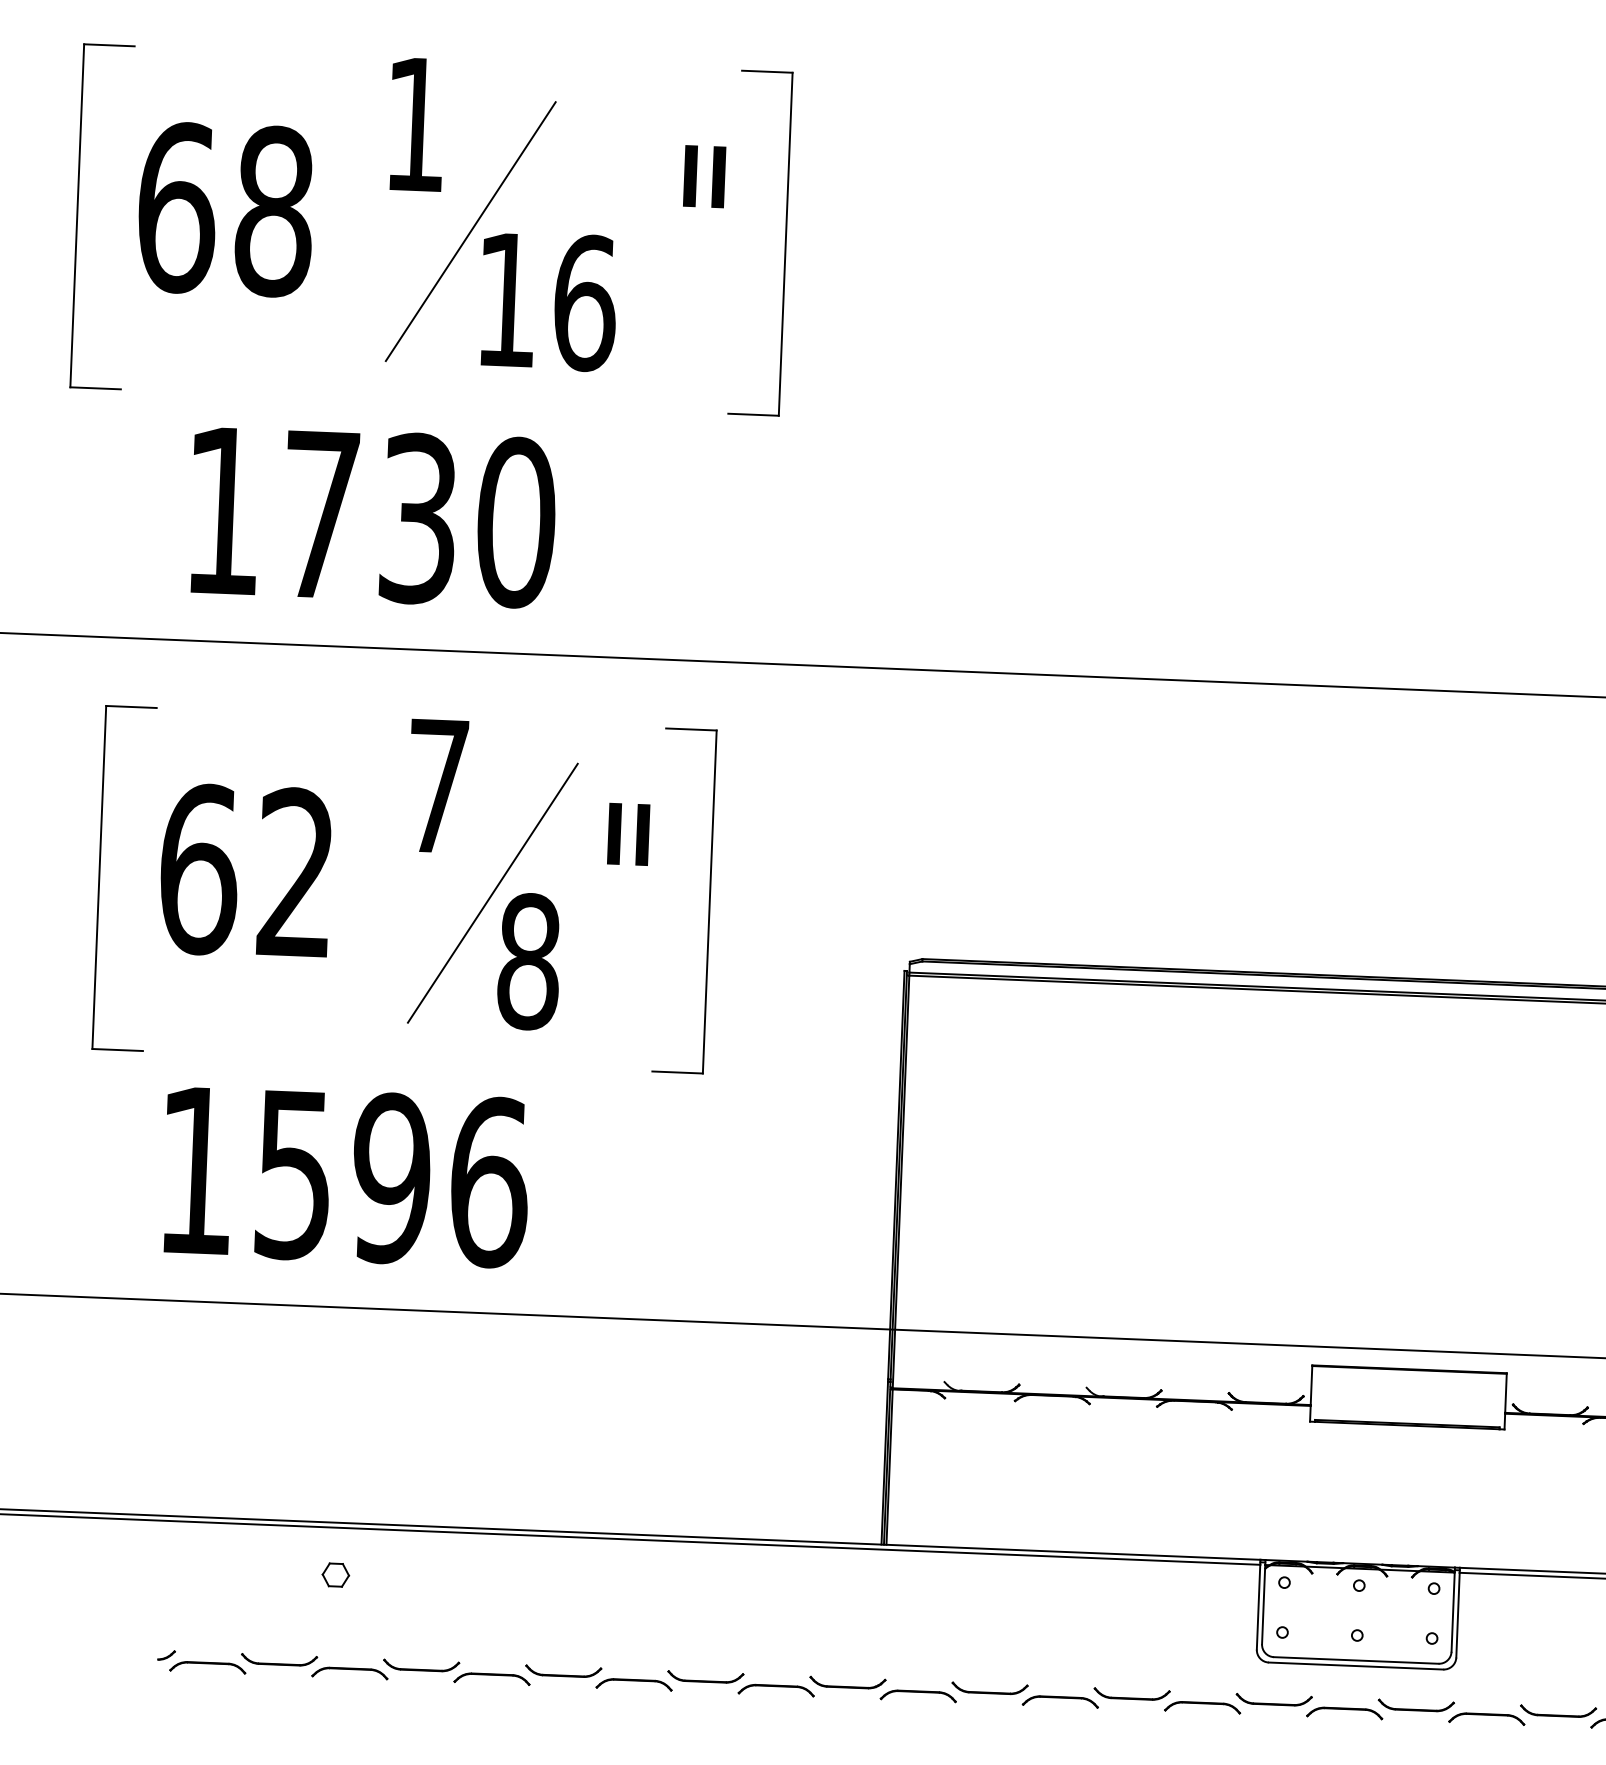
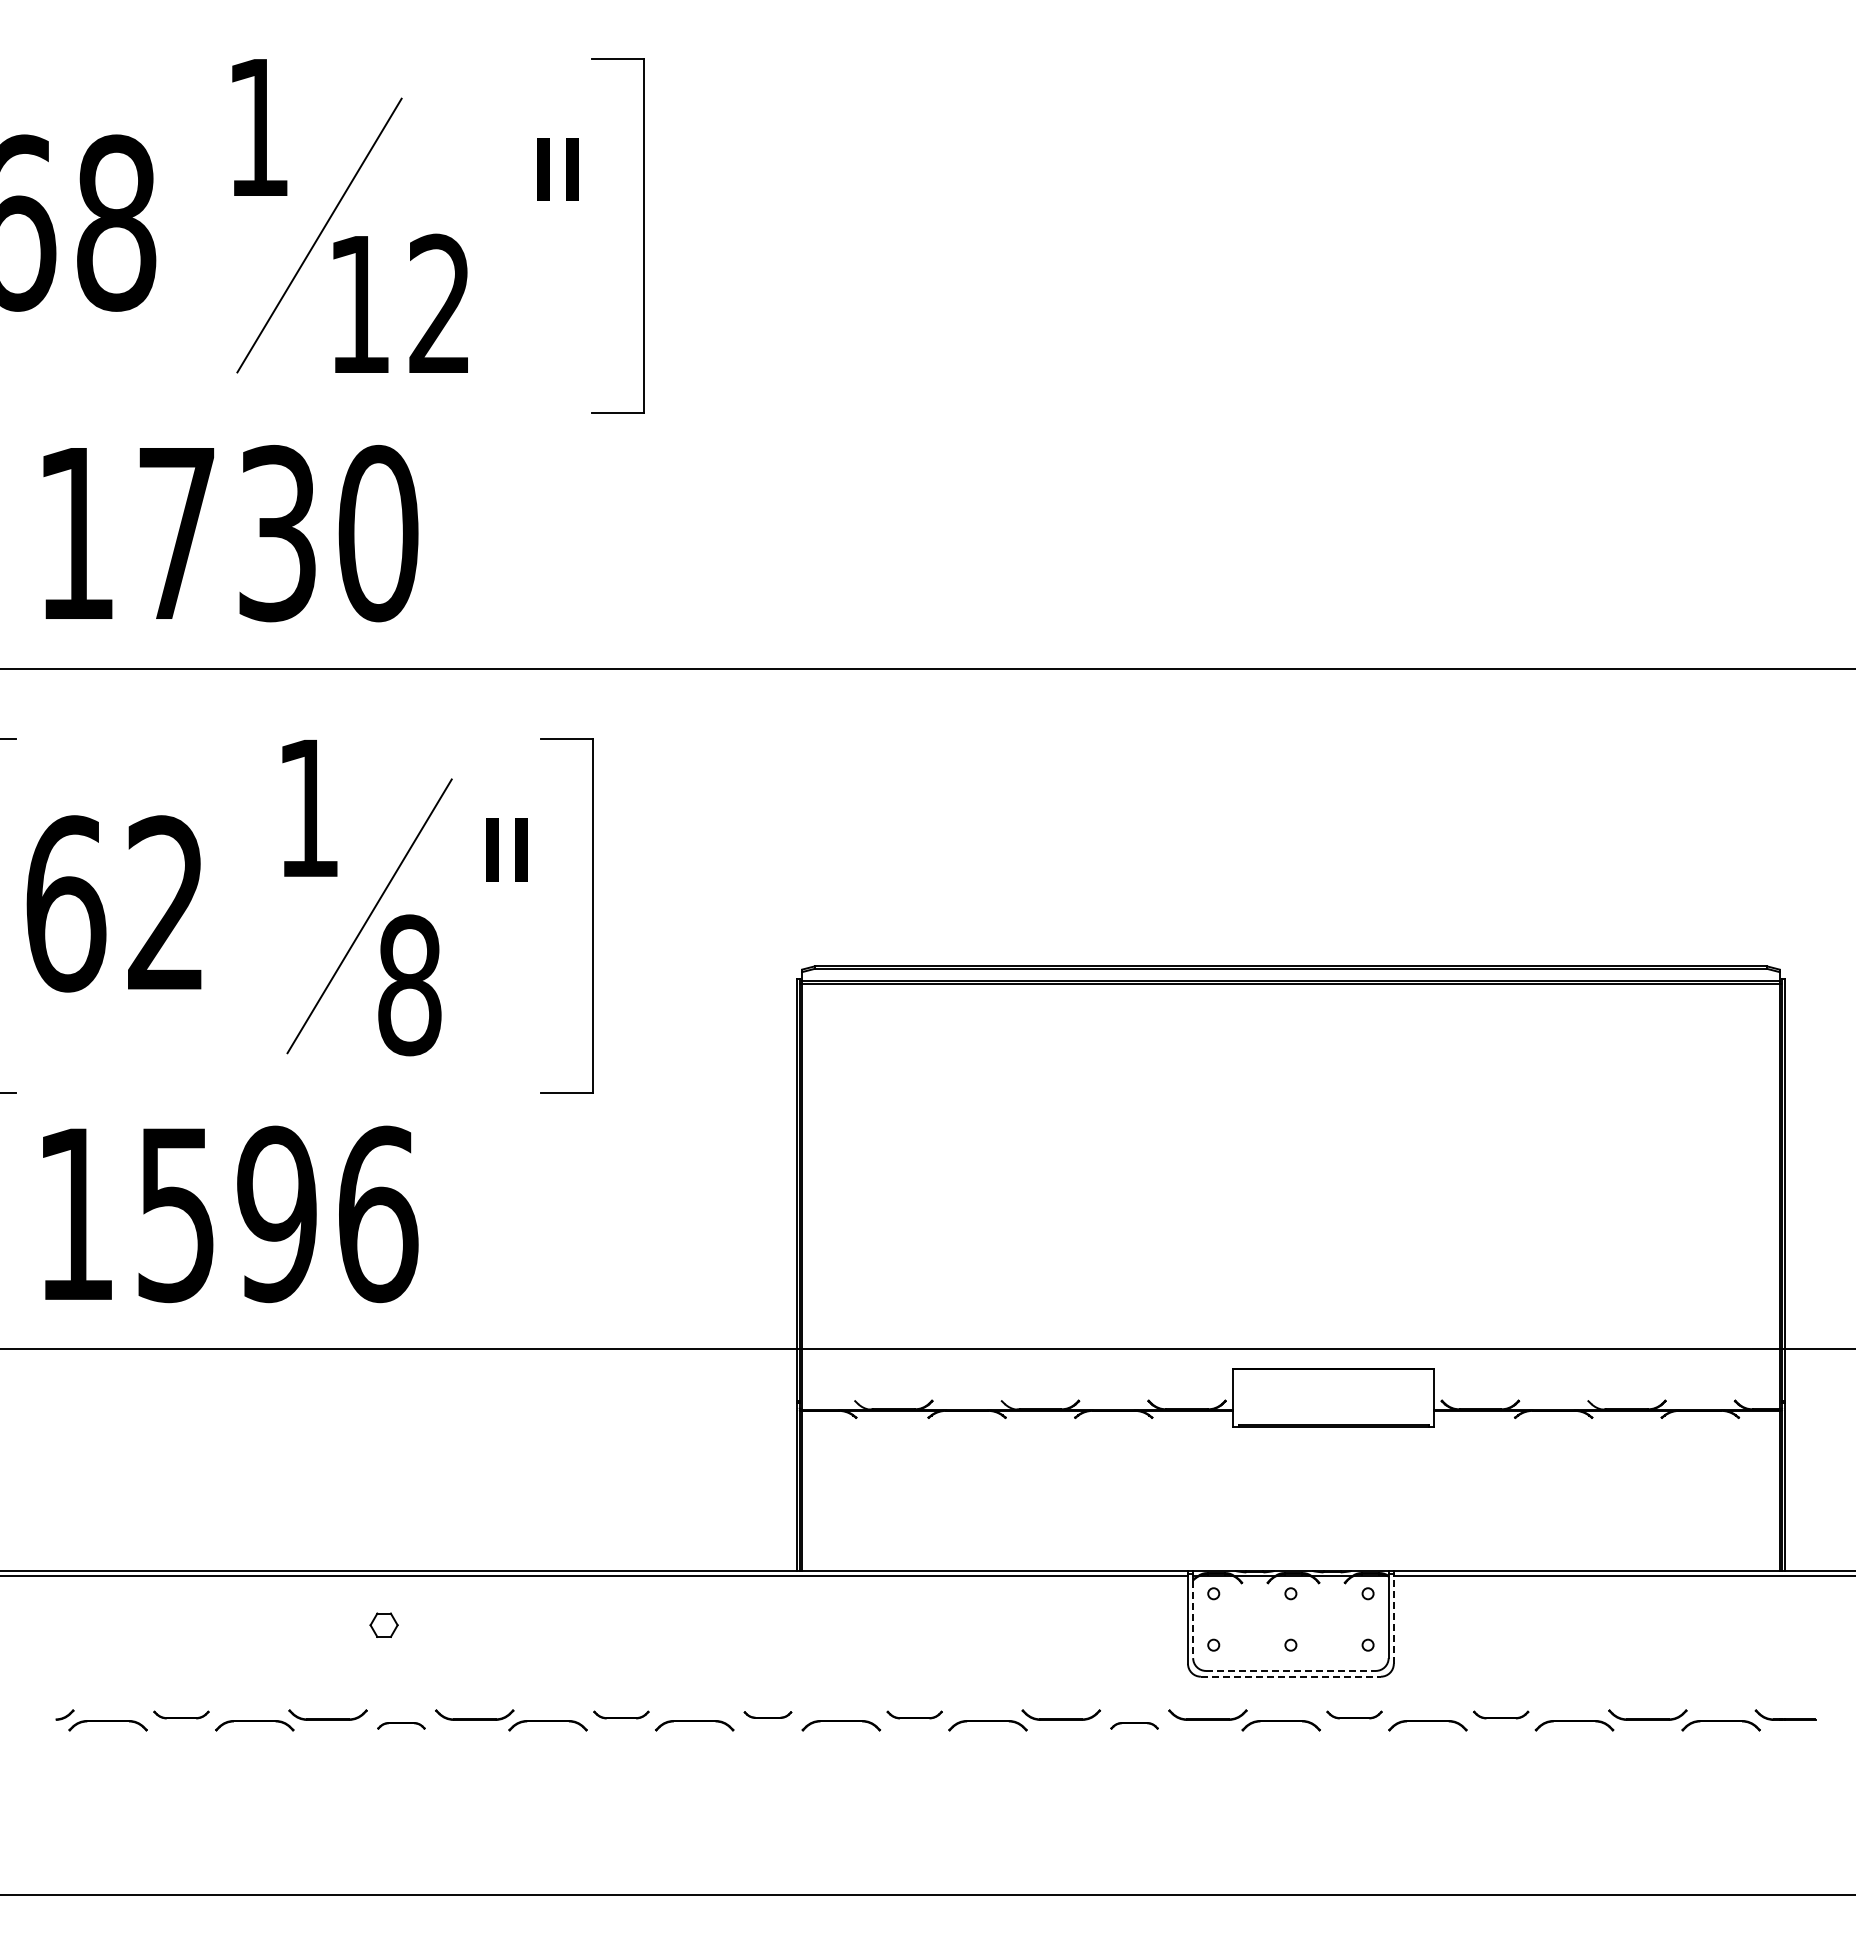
text: (585, 303) -> (440, 304), 16 -> 12
text: (437, 785) -> (308, 807), 7 -> 1
part: (335, 1574) -> (383, 1624), moved
line: (1263, 1606) -> (1193, 1619), solid -> dashed
line: (1457, 1615) -> (1393, 1620), solid -> dashed
part: (279, 1659) -> (181, 1714), size x0.7
line: (1355, 1660) -> (1290, 1670), solid -> dashed
line: (1356, 1665) -> (1291, 1676), solid -> dashed
part: (705, 1676) -> (621, 1714), size x0.7
part: (492, 1678) -> (401, 1725), size x0.6
part: (847, 1682) -> (767, 1714), size x0.6
part: (989, 1688) -> (914, 1714), size x0.7
part: (1416, 1705) -> (1354, 1714), size x0.7
part: (1202, 1707) -> (1134, 1725), size x0.6
part: (1557, 1710) -> (1500, 1714), size x0.7

